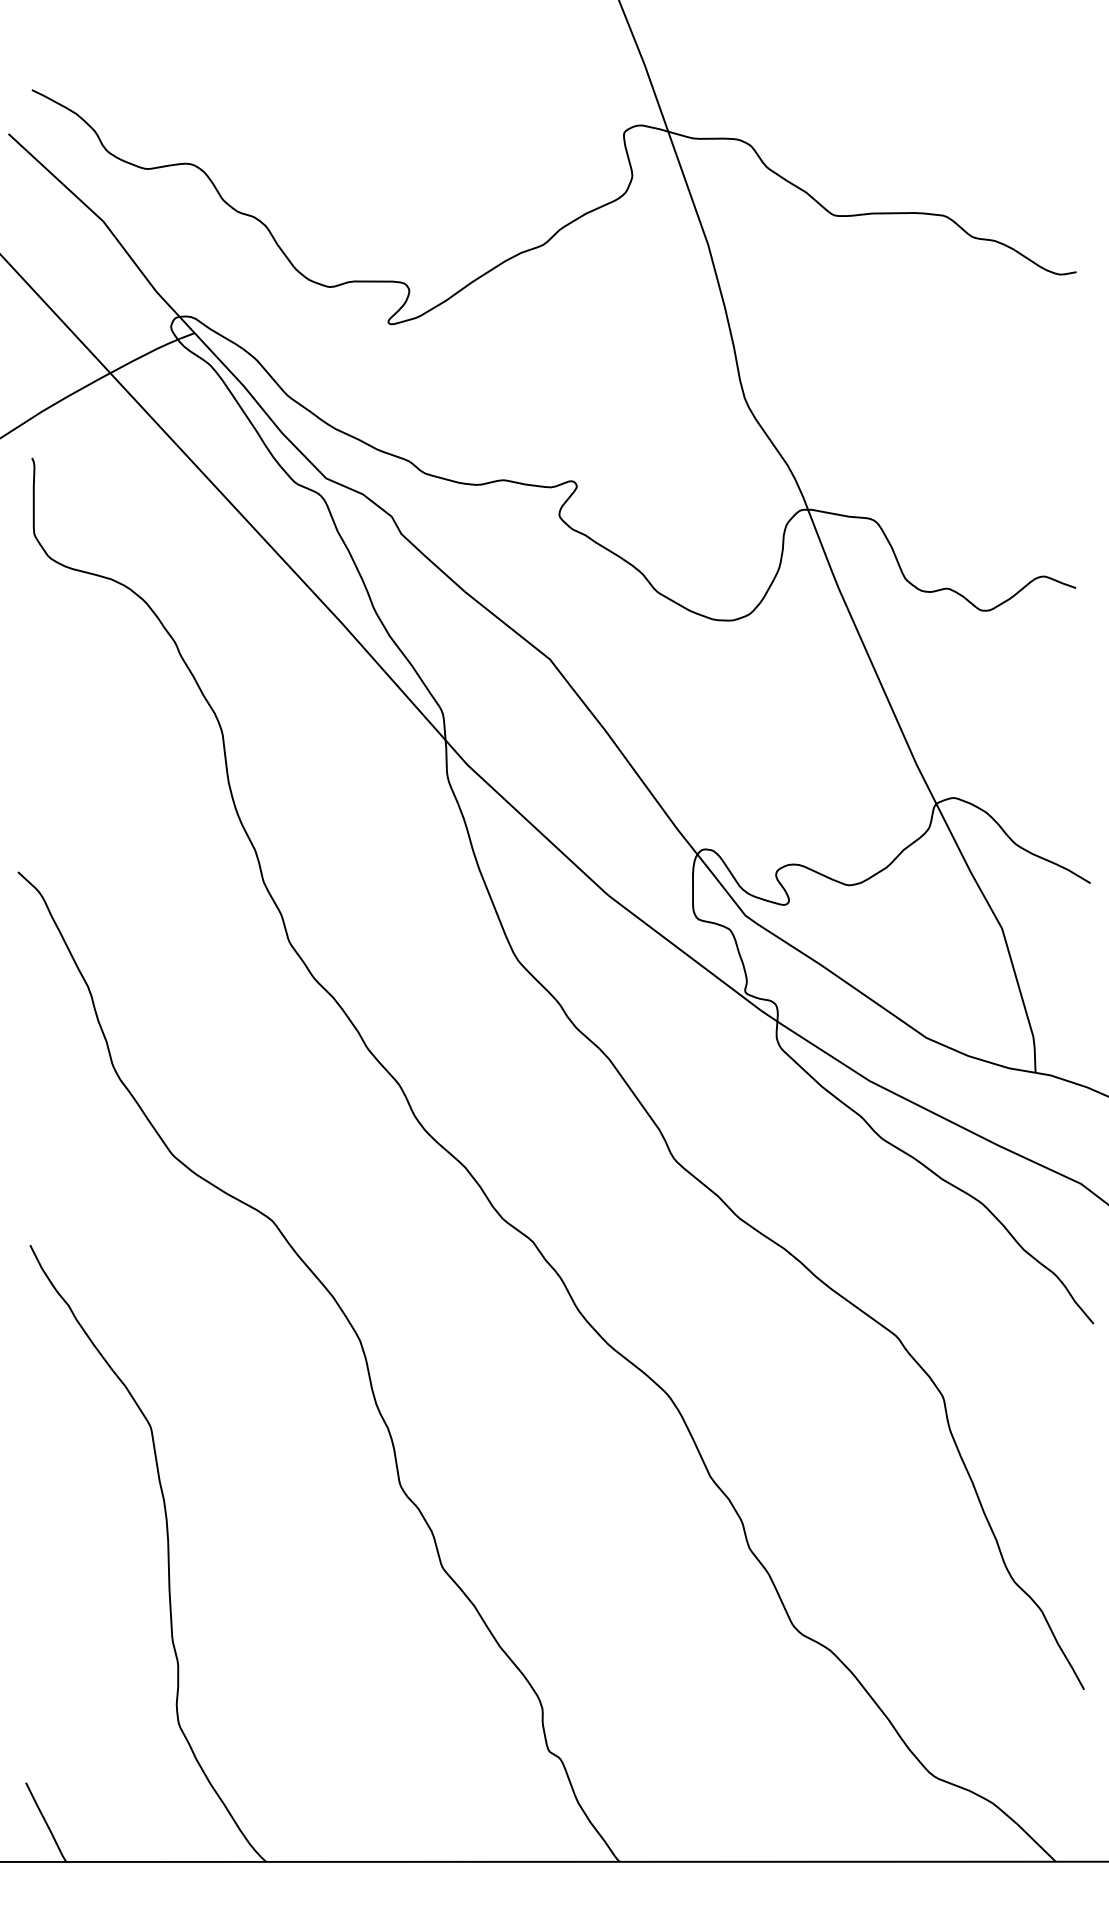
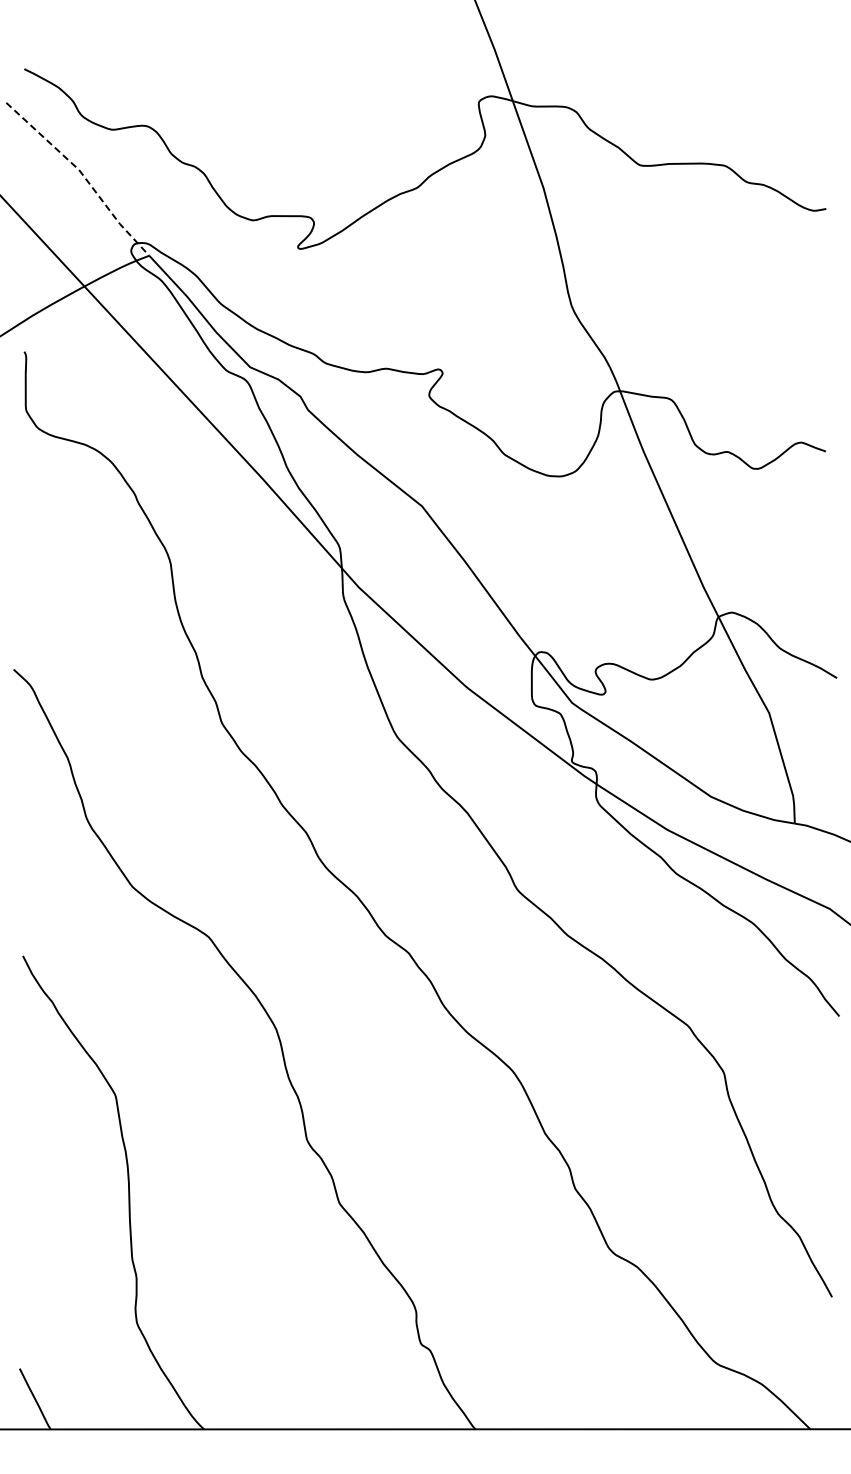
line: (107, 227) -> (82, 174), solid -> dashed

